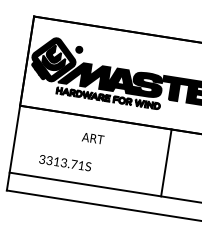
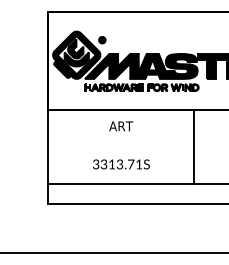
text: (92, 138) -> (120, 126), moved
text: (65, 163) -> (121, 164), moved
line: (166, 163) -> (194, 147), moved

